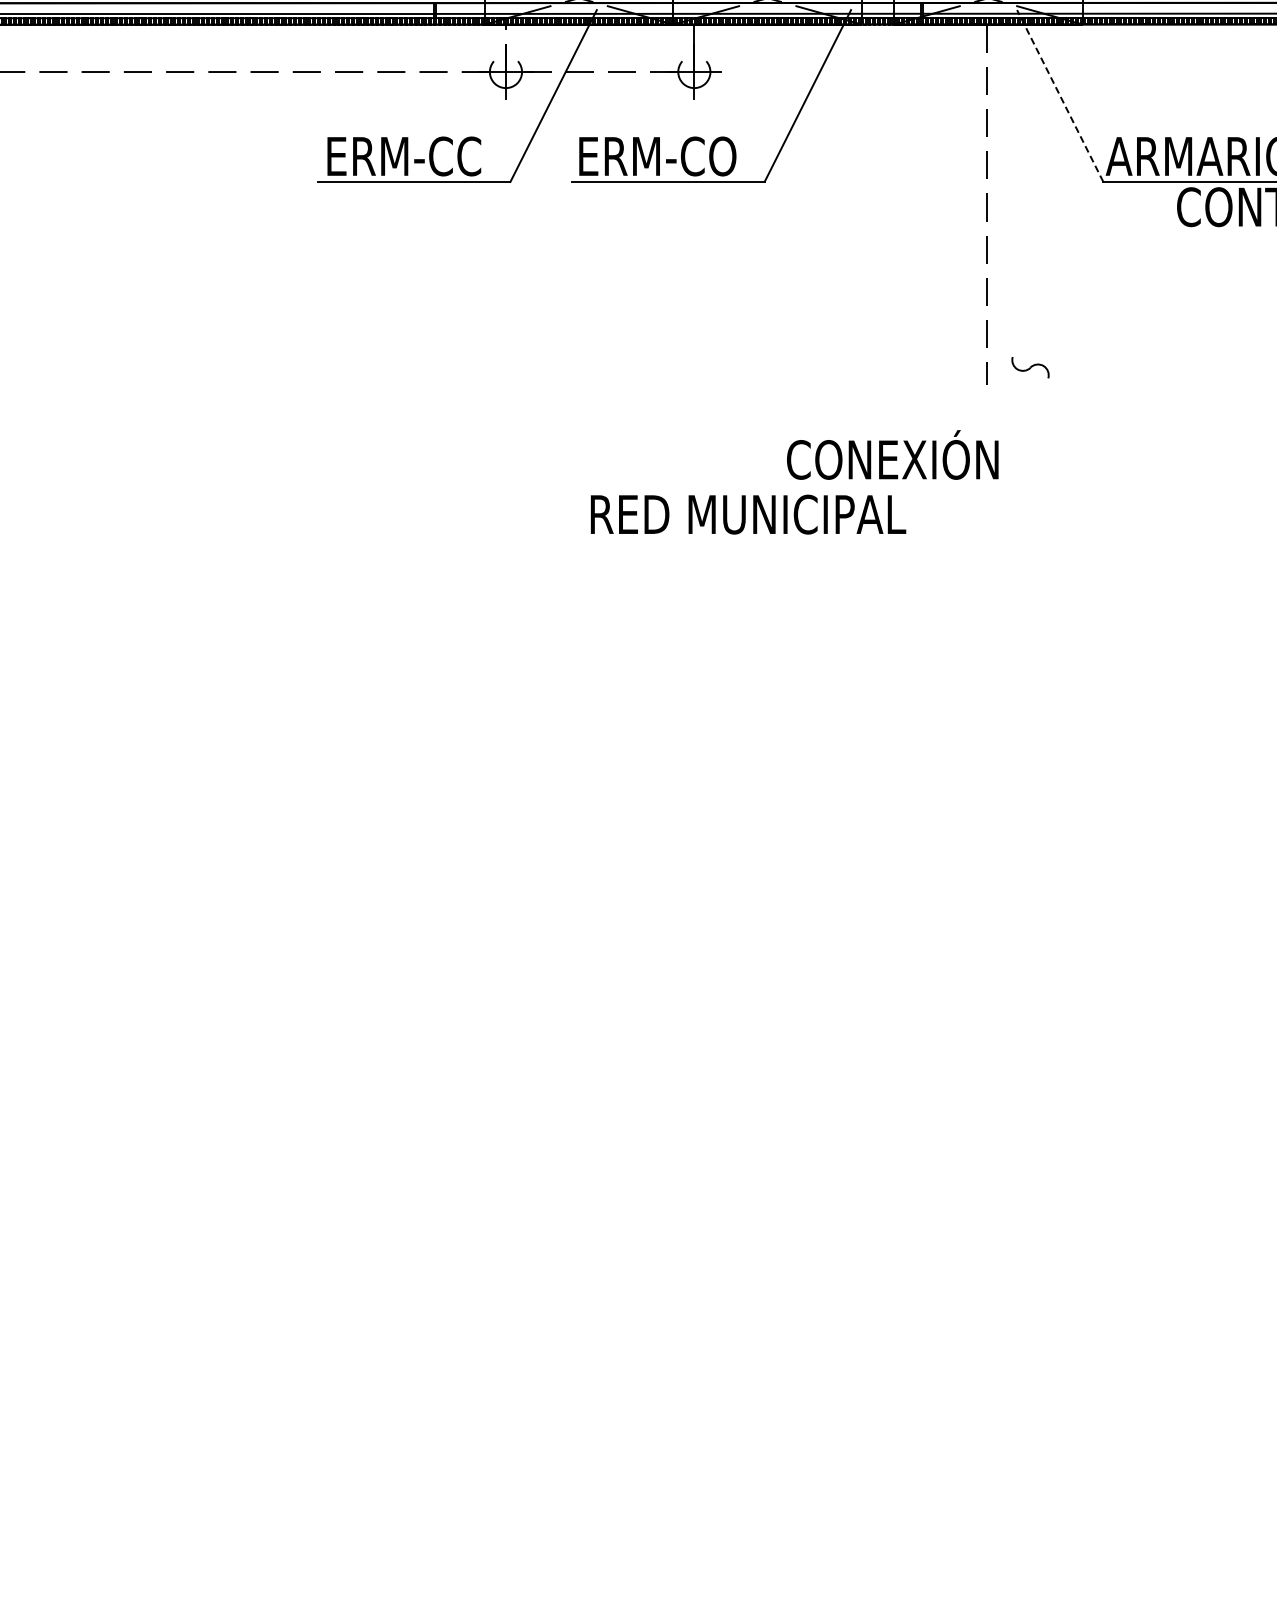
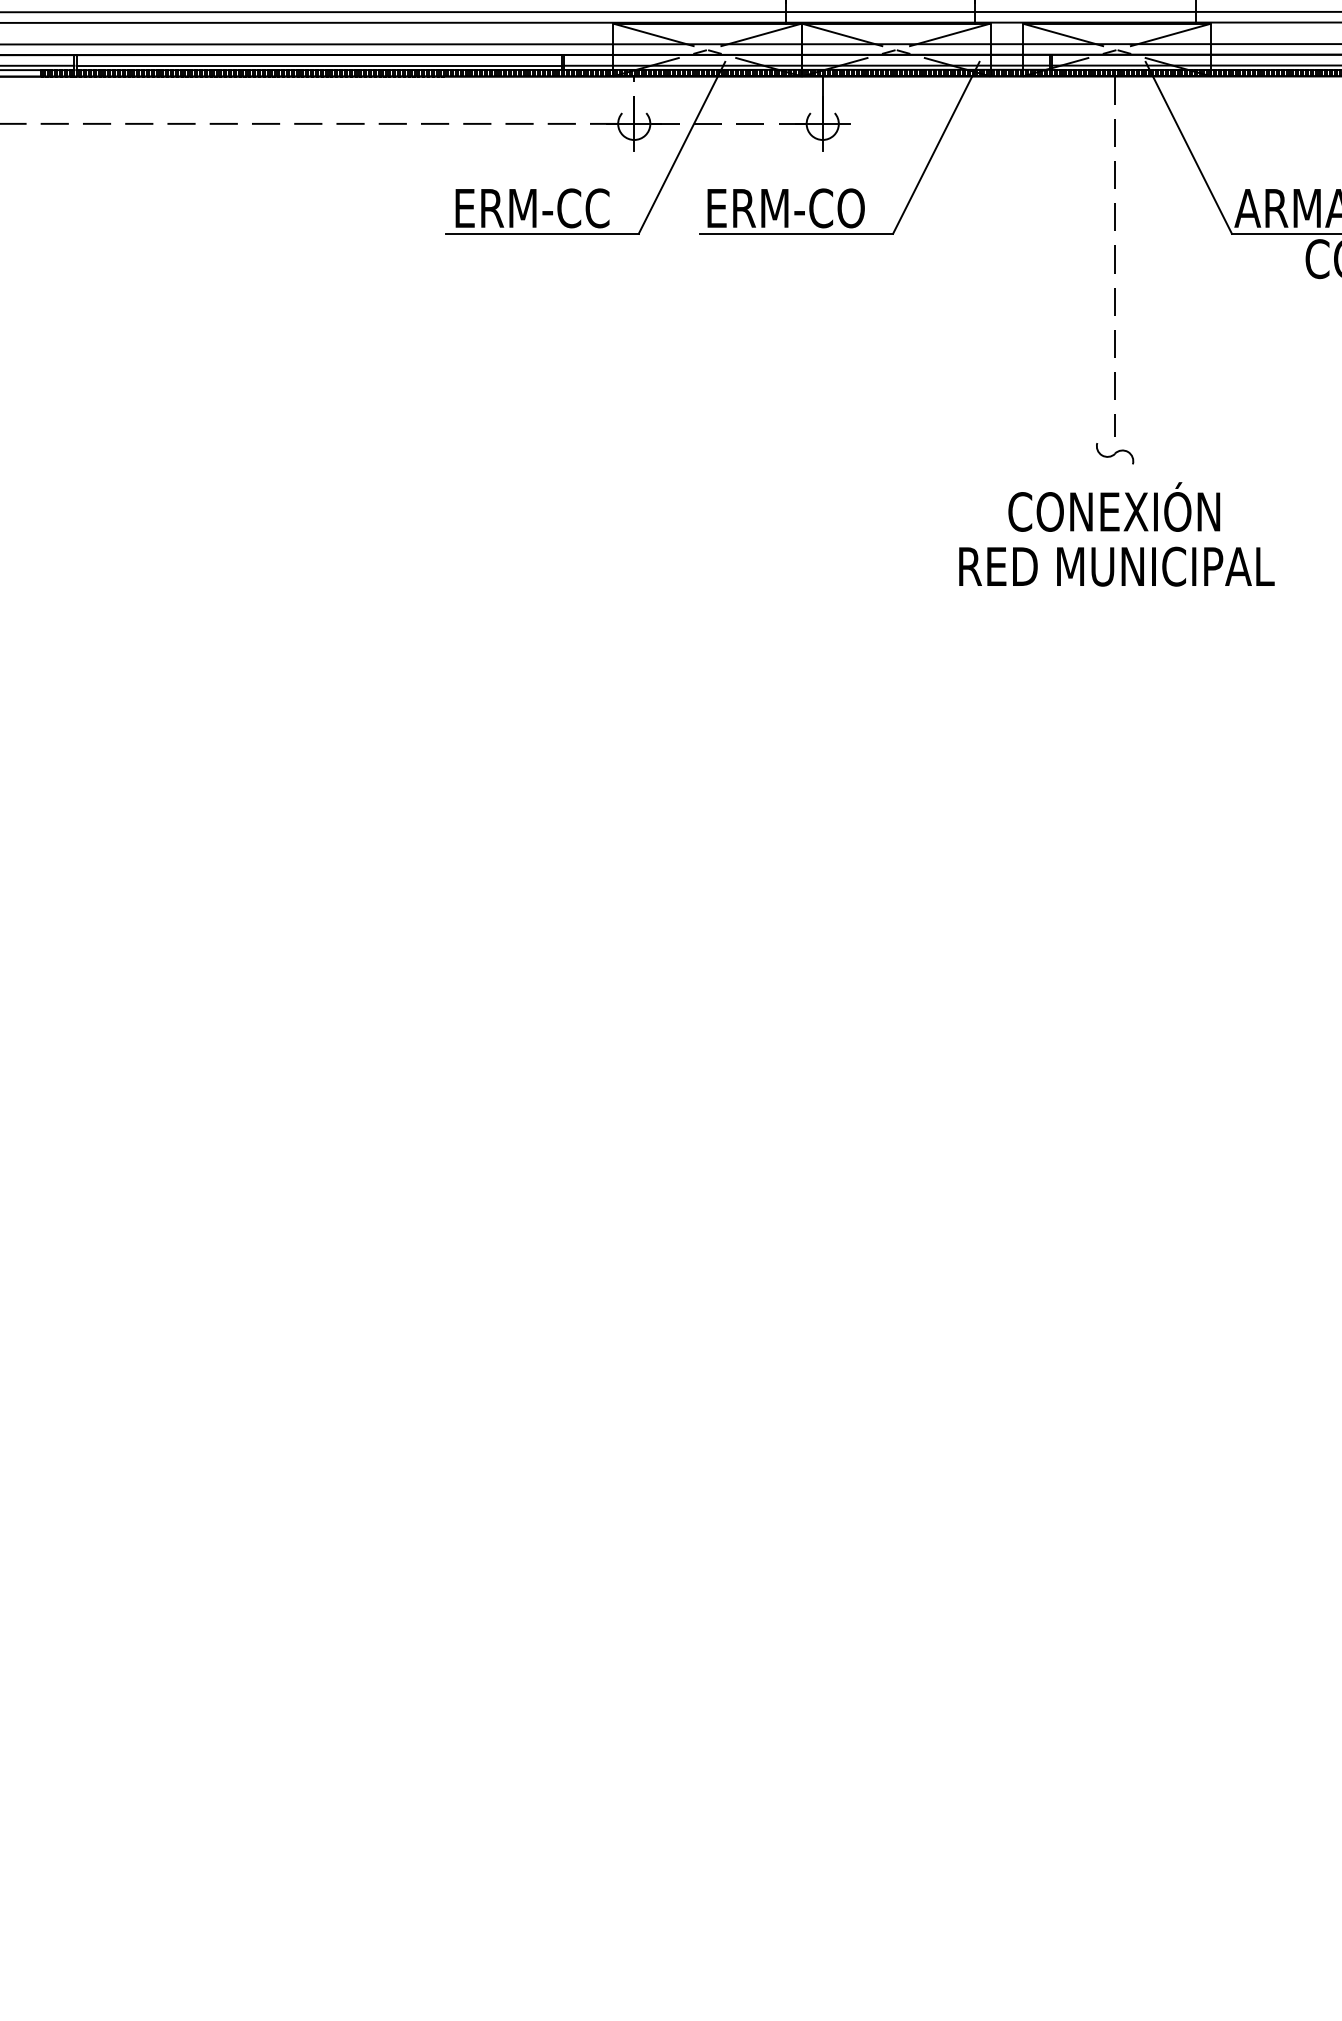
line: (1059, 95) -> (1188, 147), dashed -> solid
part: (1030, 367) -> (1115, 453), moved
text: (893, 454) -> (1114, 506), moved
text: (748, 514) -> (1116, 566), moved

